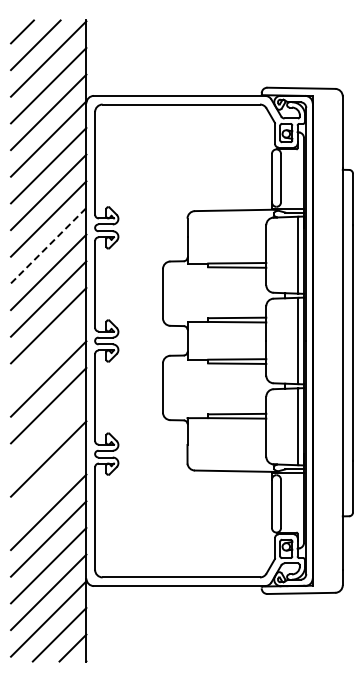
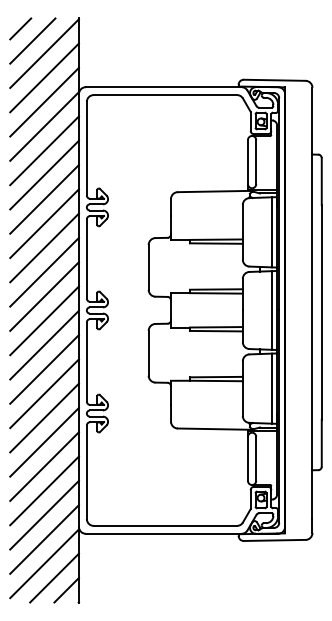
line: (49, 245) -> (45, 223), dashed -> solid
line: (48, 352) -> (44, 320), added
line: (48, 432) -> (44, 393), added
line: (48, 485) -> (44, 442), added

